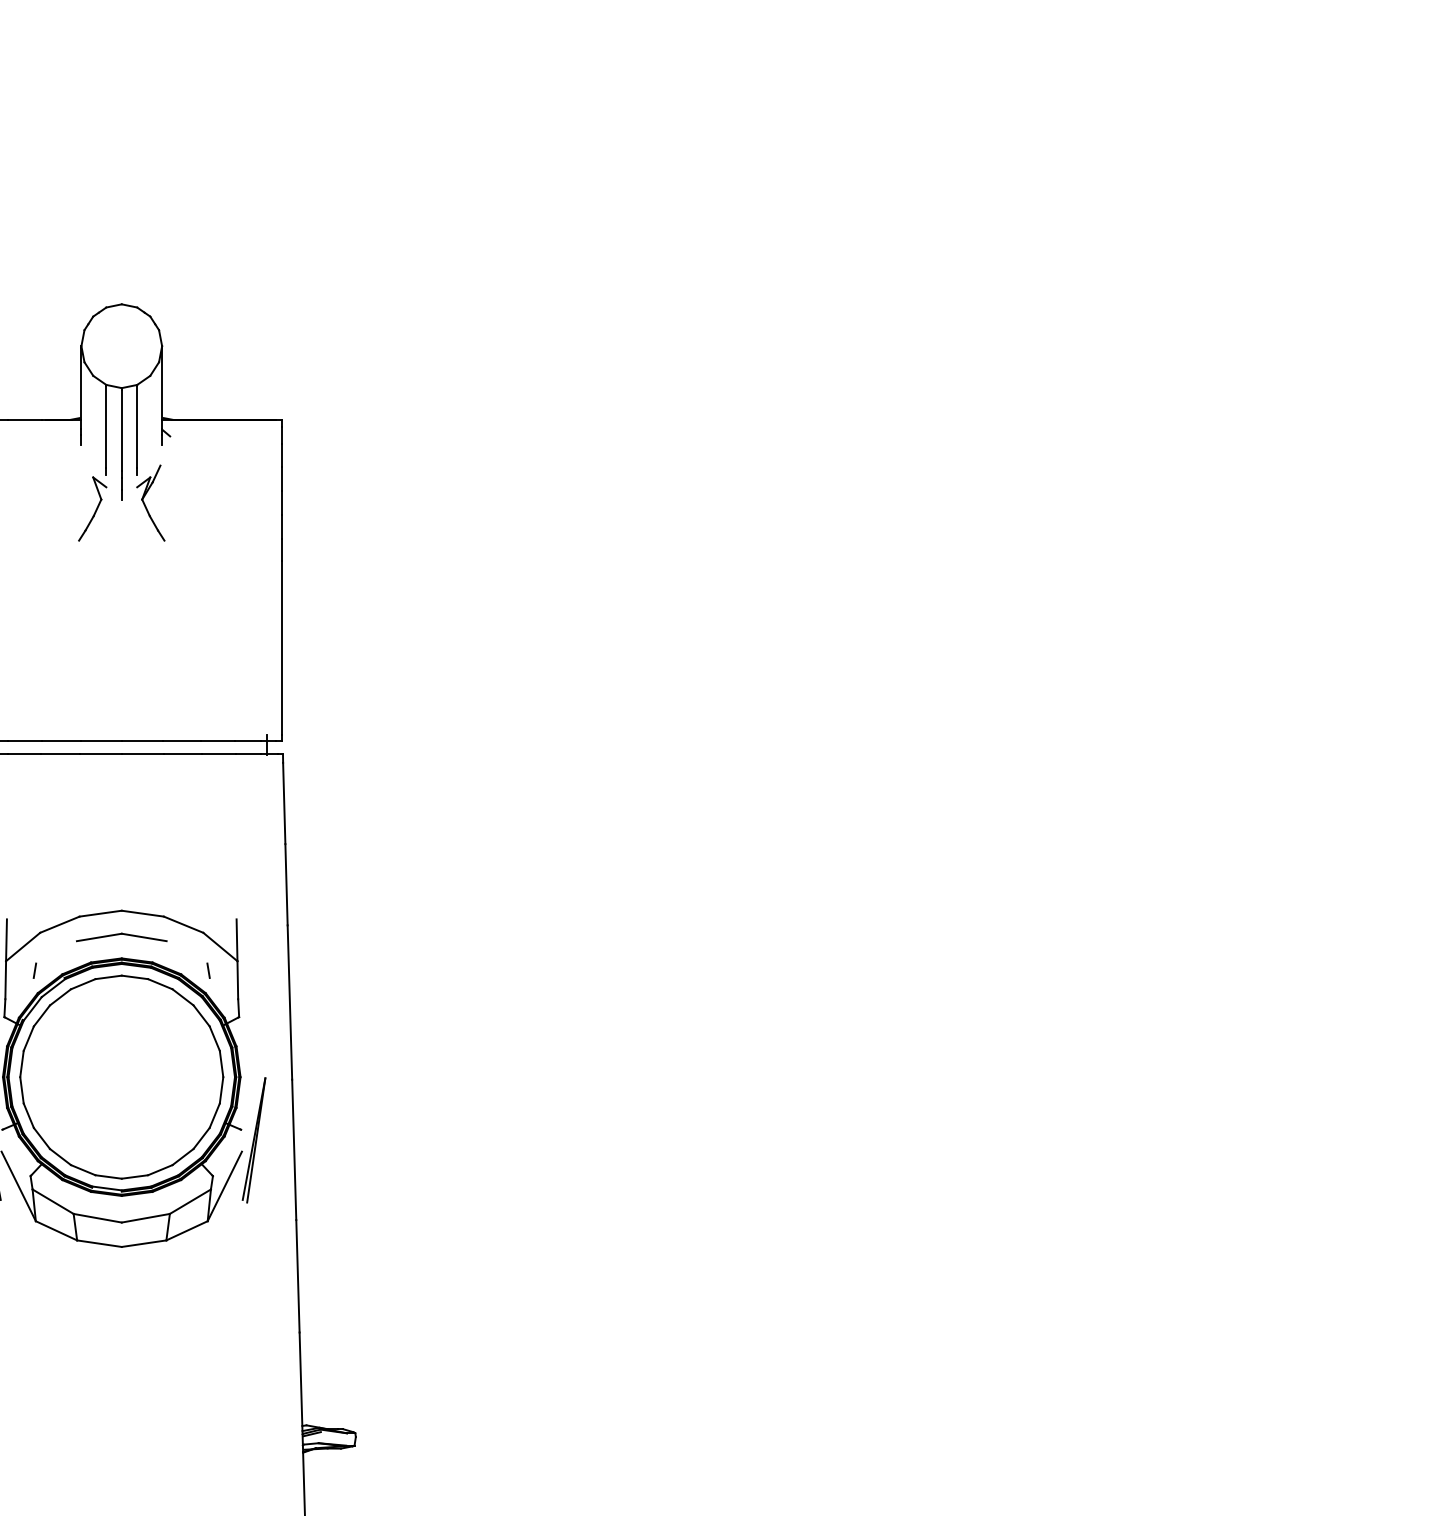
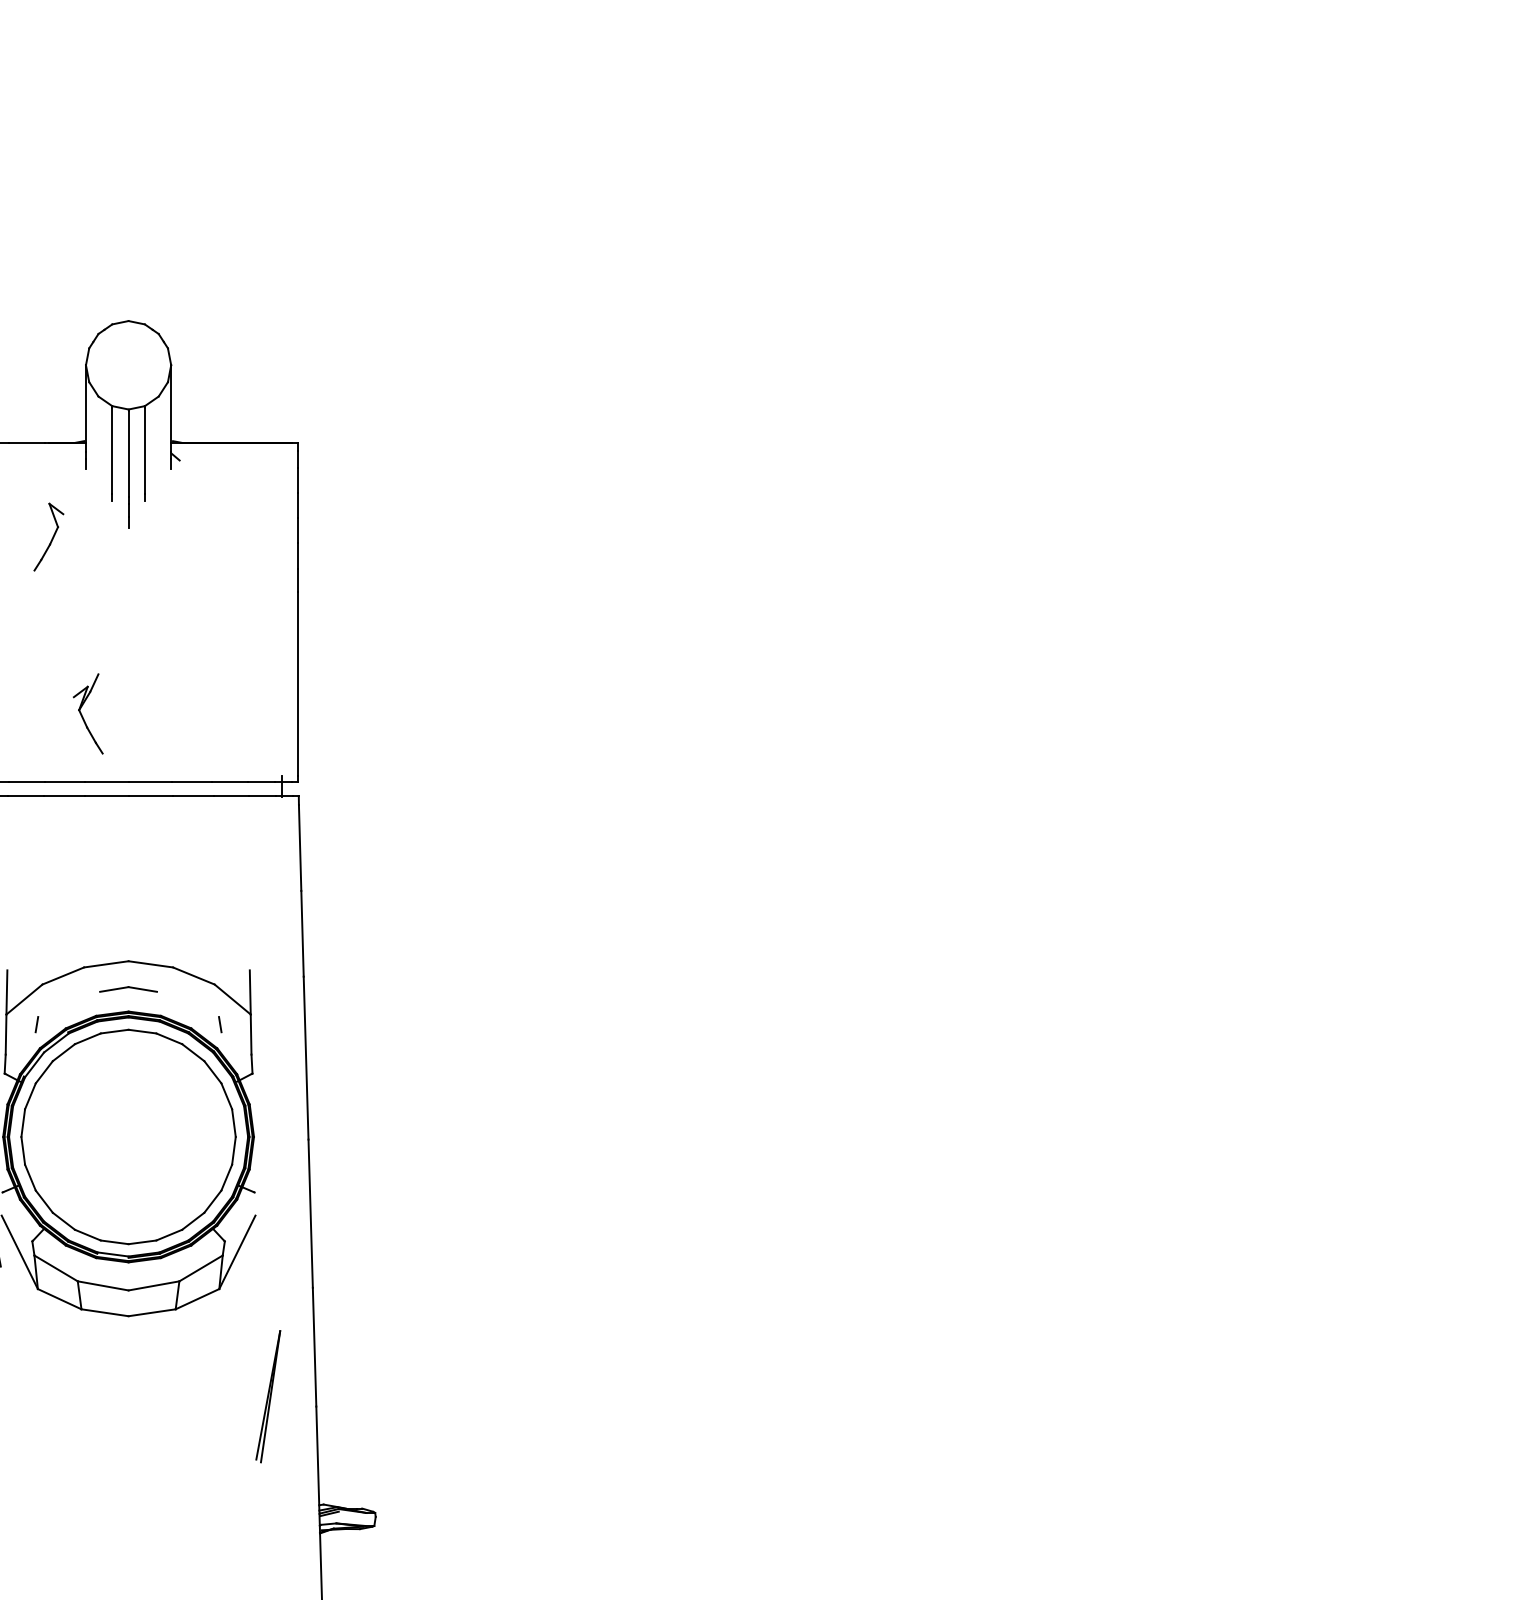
part: (150, 502) -> (87, 713), moved
part: (92, 508) -> (48, 536), moved
part: (121, 937) -> (128, 989), size x0.6
part: (254, 1140) -> (268, 1396), moved

